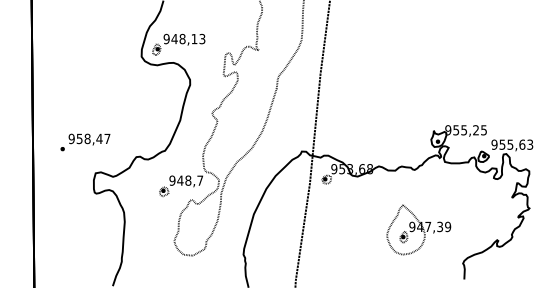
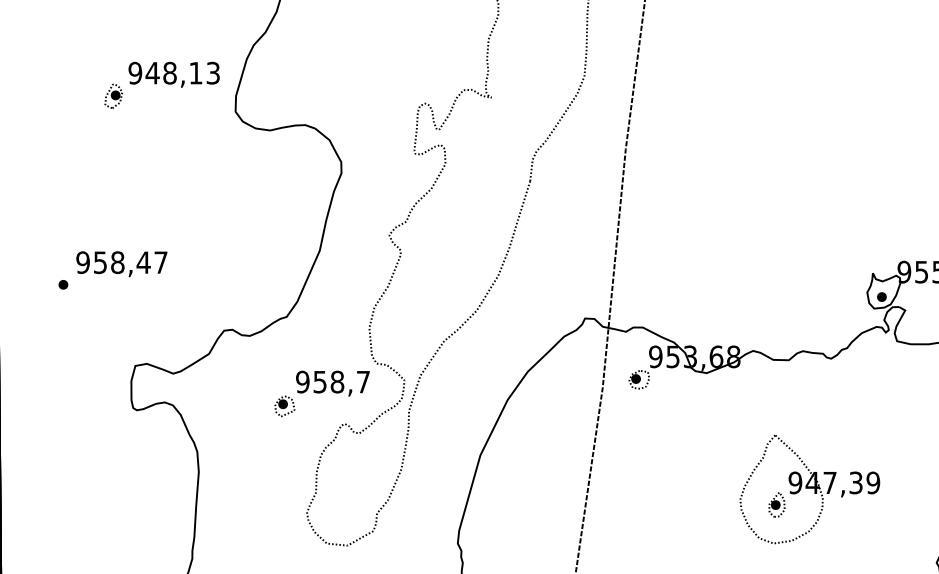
part: (178, 44) -> (161, 85), moved
text: (85, 142) -> (113, 270), moved
text: (180, 180) -> (320, 381), 948,7 -> 958,7
part: (418, 229) -> (808, 488), moved

